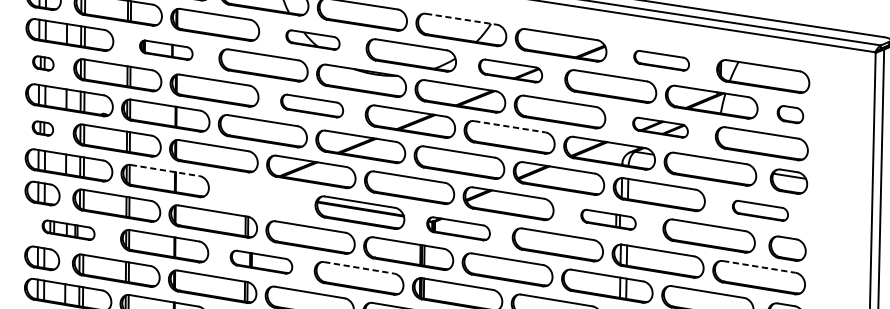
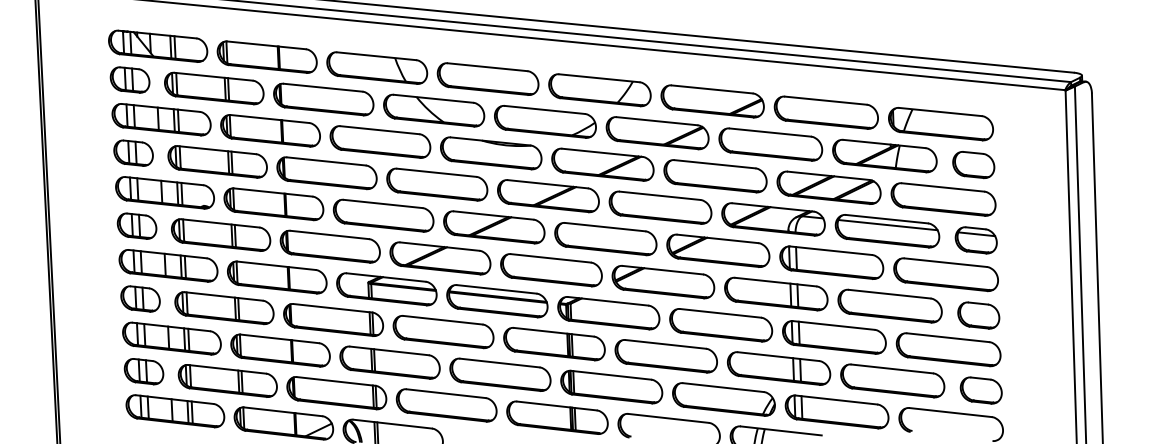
line: (461, 19) -> (599, 78), dashed -> solid
part: (313, 39) -> (434, 110), size x1.67
part: (166, 49) -> (270, 130), size x1.67
part: (660, 60) -> (825, 112), size x1.67
part: (43, 62) -> (133, 152), size x1.67
part: (510, 71) -> (657, 133), size x1.43
part: (312, 105) -> (437, 184), size x1.43
part: (790, 114) -> (973, 165), size x1.43
line: (510, 126) -> (660, 195), dashed -> solid
part: (42, 127) -> (136, 225), size x1.67
part: (660, 127) -> (828, 187), size x1.67
line: (710, 164) -> (887, 225), added
line: (166, 170) -> (277, 265), dashed -> solid
part: (261, 196) -> (386, 289), added
part: (759, 210) -> (945, 274), size x1.67
part: (608, 219) -> (776, 293), size x1.67
part: (458, 229) -> (608, 313), size x1.43
part: (68, 230) -> (171, 338), size x1.67
part: (260, 262) -> (389, 362), size x1.43
line: (759, 266) -> (948, 337), dashed -> solid
line: (358, 268) -> (499, 363), dashed -> solid

